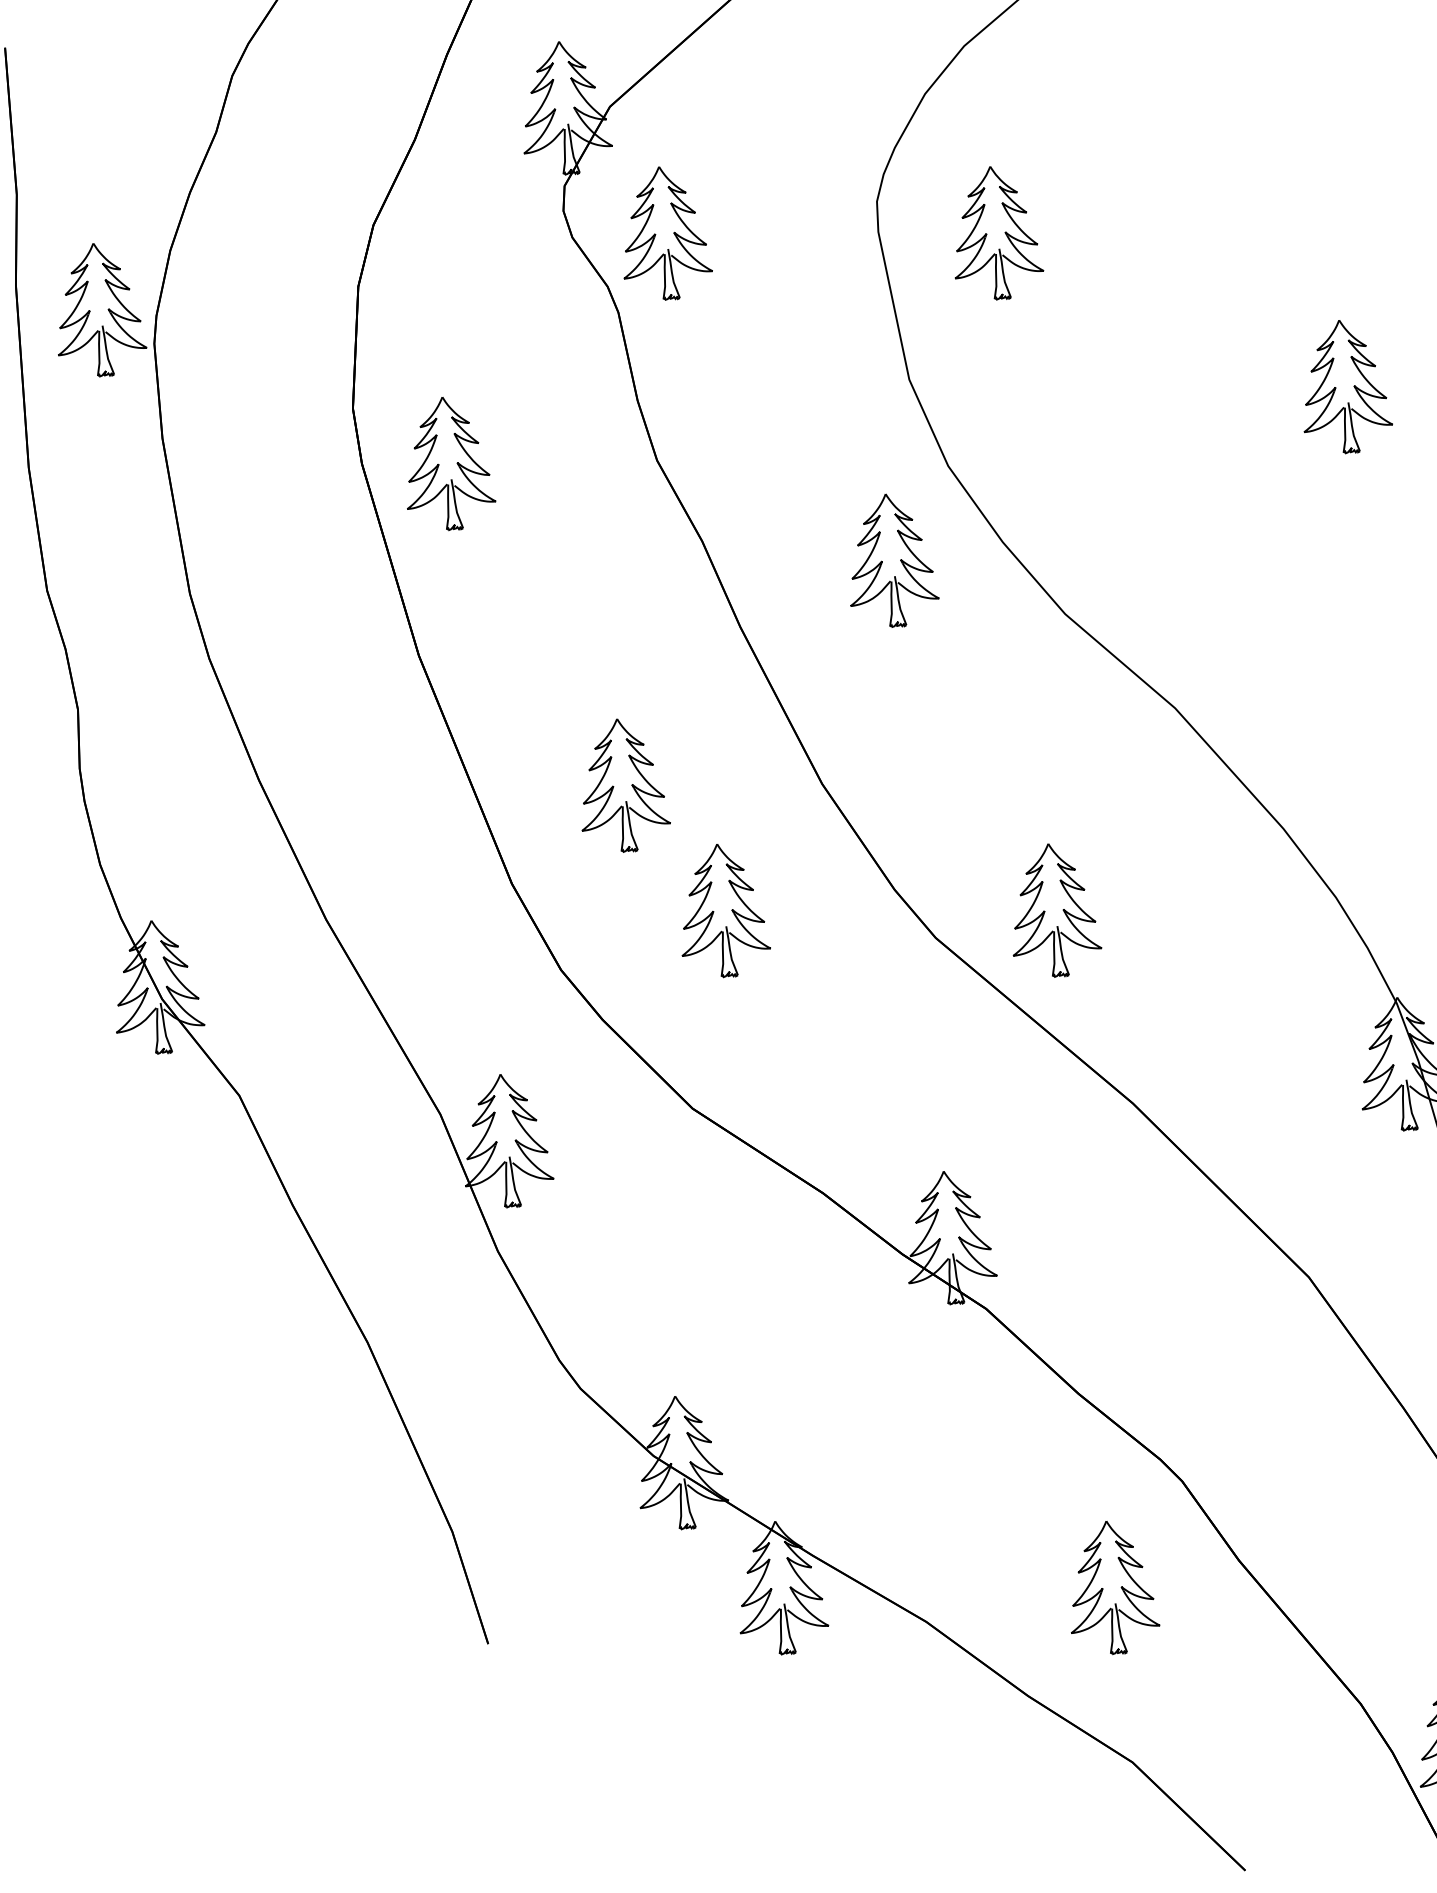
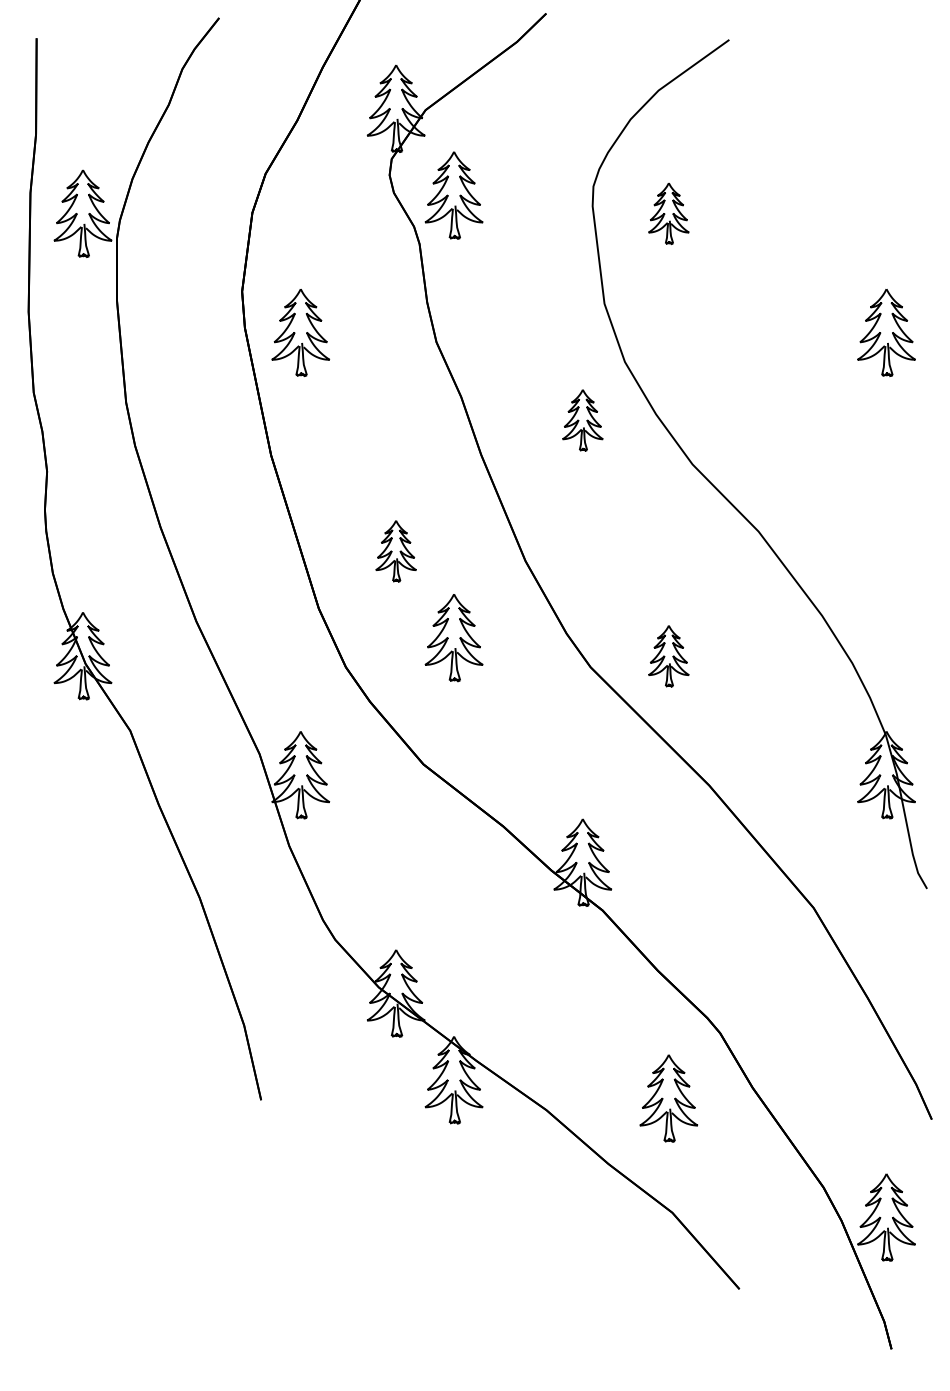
part: (995, 233) -> (668, 213), size x0.7
part: (890, 561) -> (582, 420), size x0.7
part: (621, 786) -> (395, 551), size x0.7
part: (1053, 911) -> (668, 656), size x0.7

